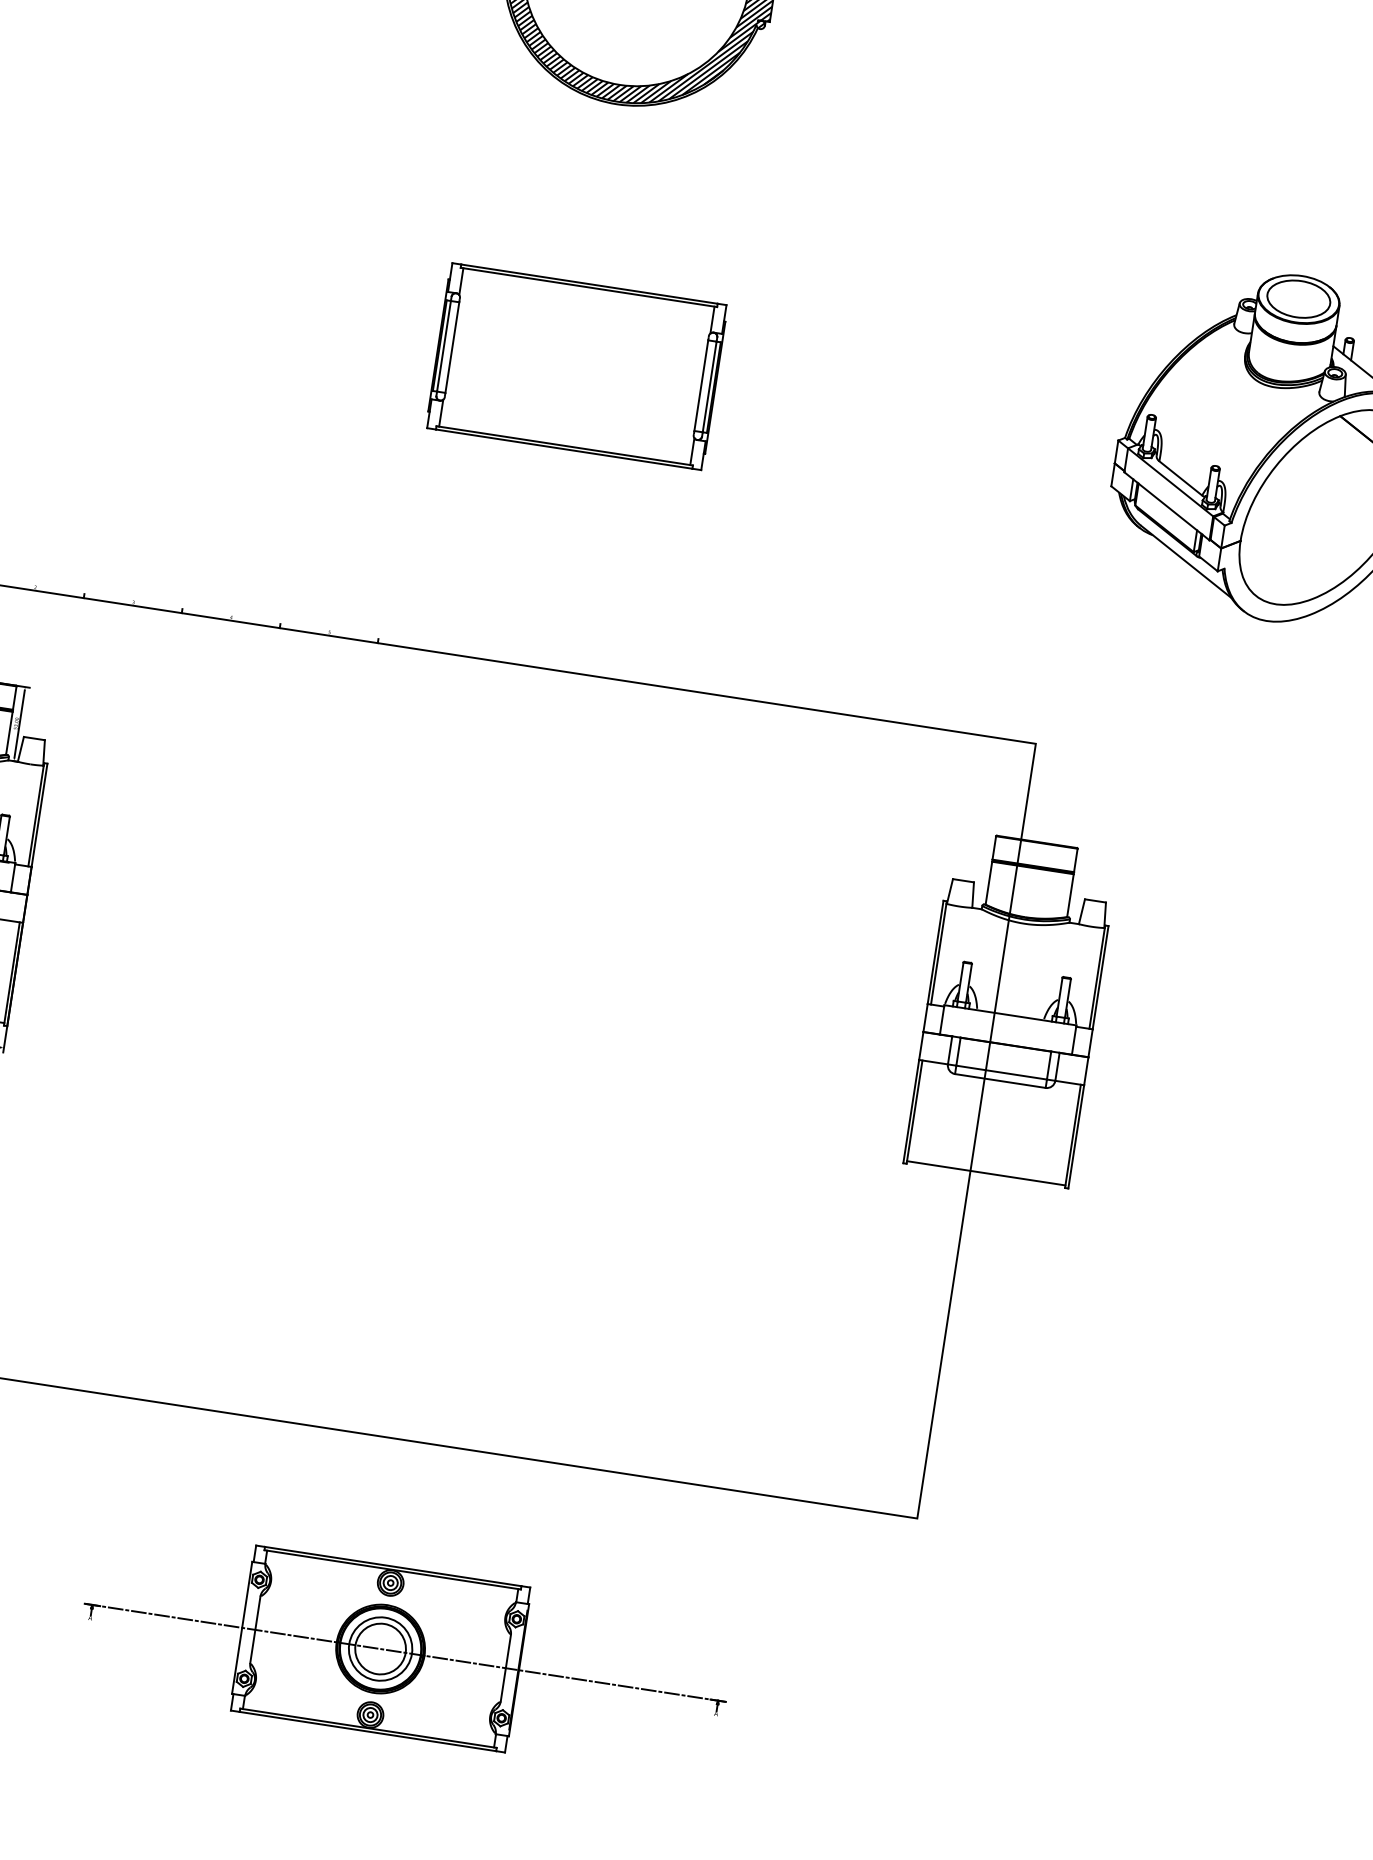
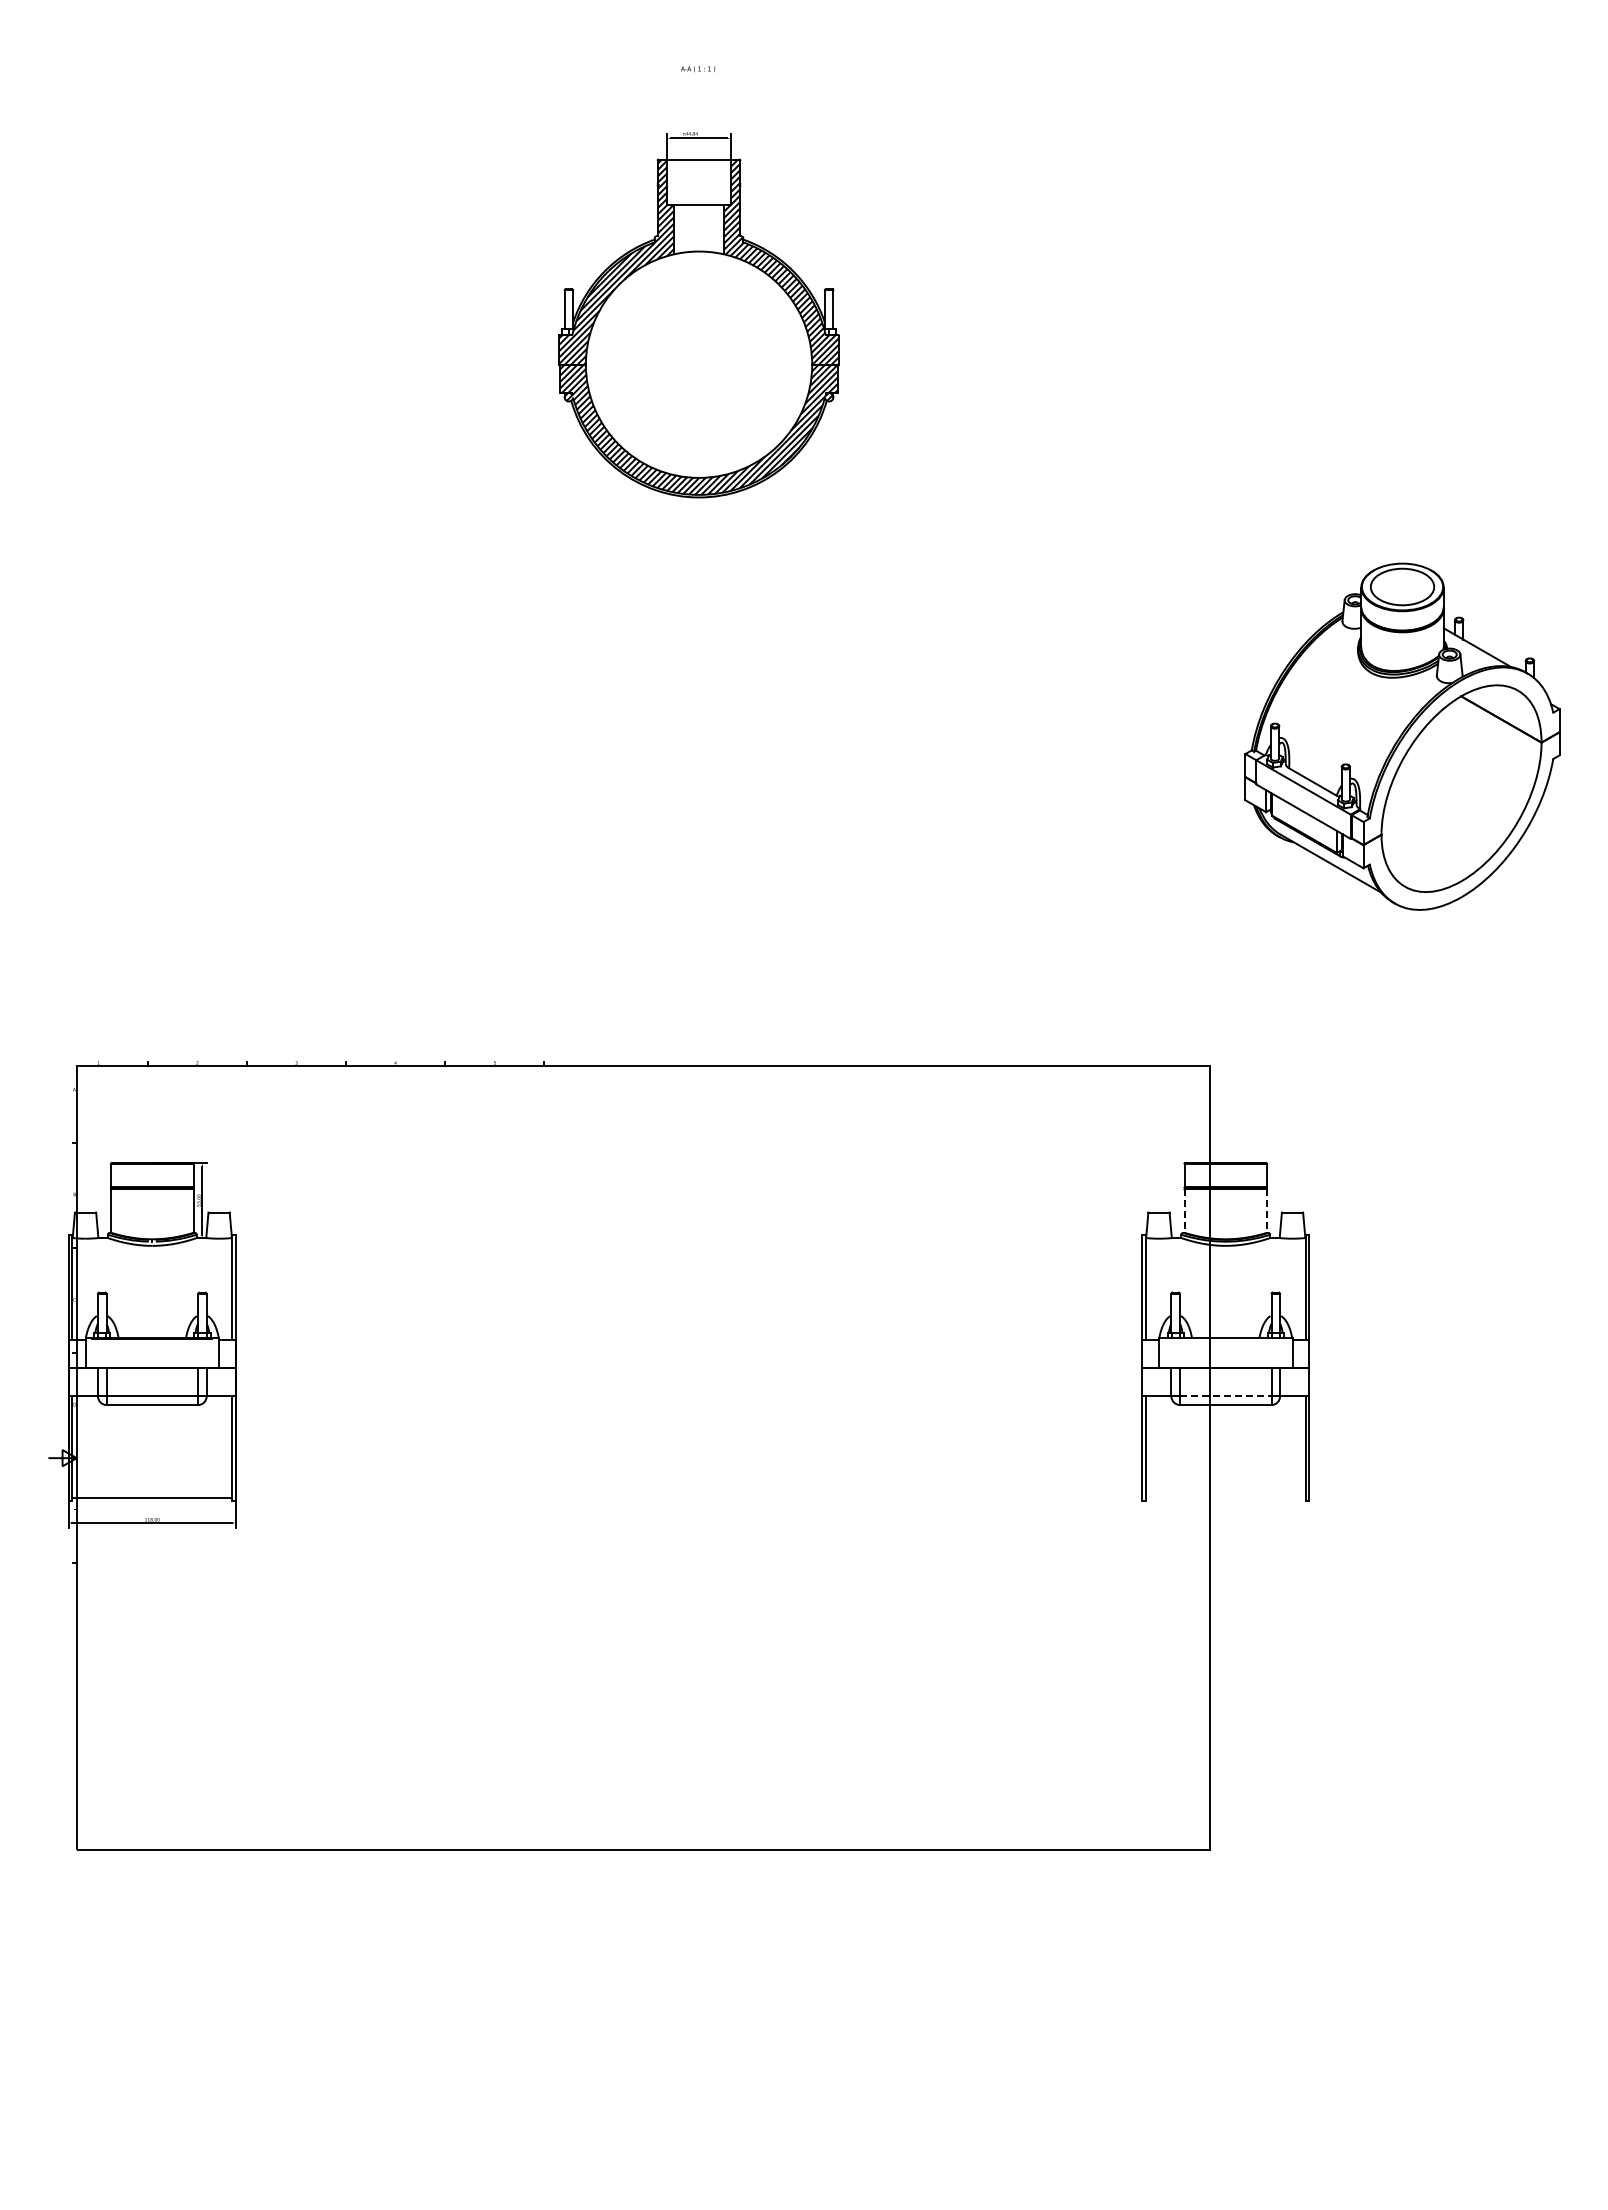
part: (576, 366) -> (698, 762), removed
line: (988, 883) -> (1184, 1211), solid -> dashed
line: (1069, 895) -> (1266, 1211), solid -> dashed
line: (1001, 1072) -> (1225, 1396), solid -> dashed
line: (985, 1173) -> (1225, 1498), removed
part: (404, 1653) -> (723, 2060), removed

